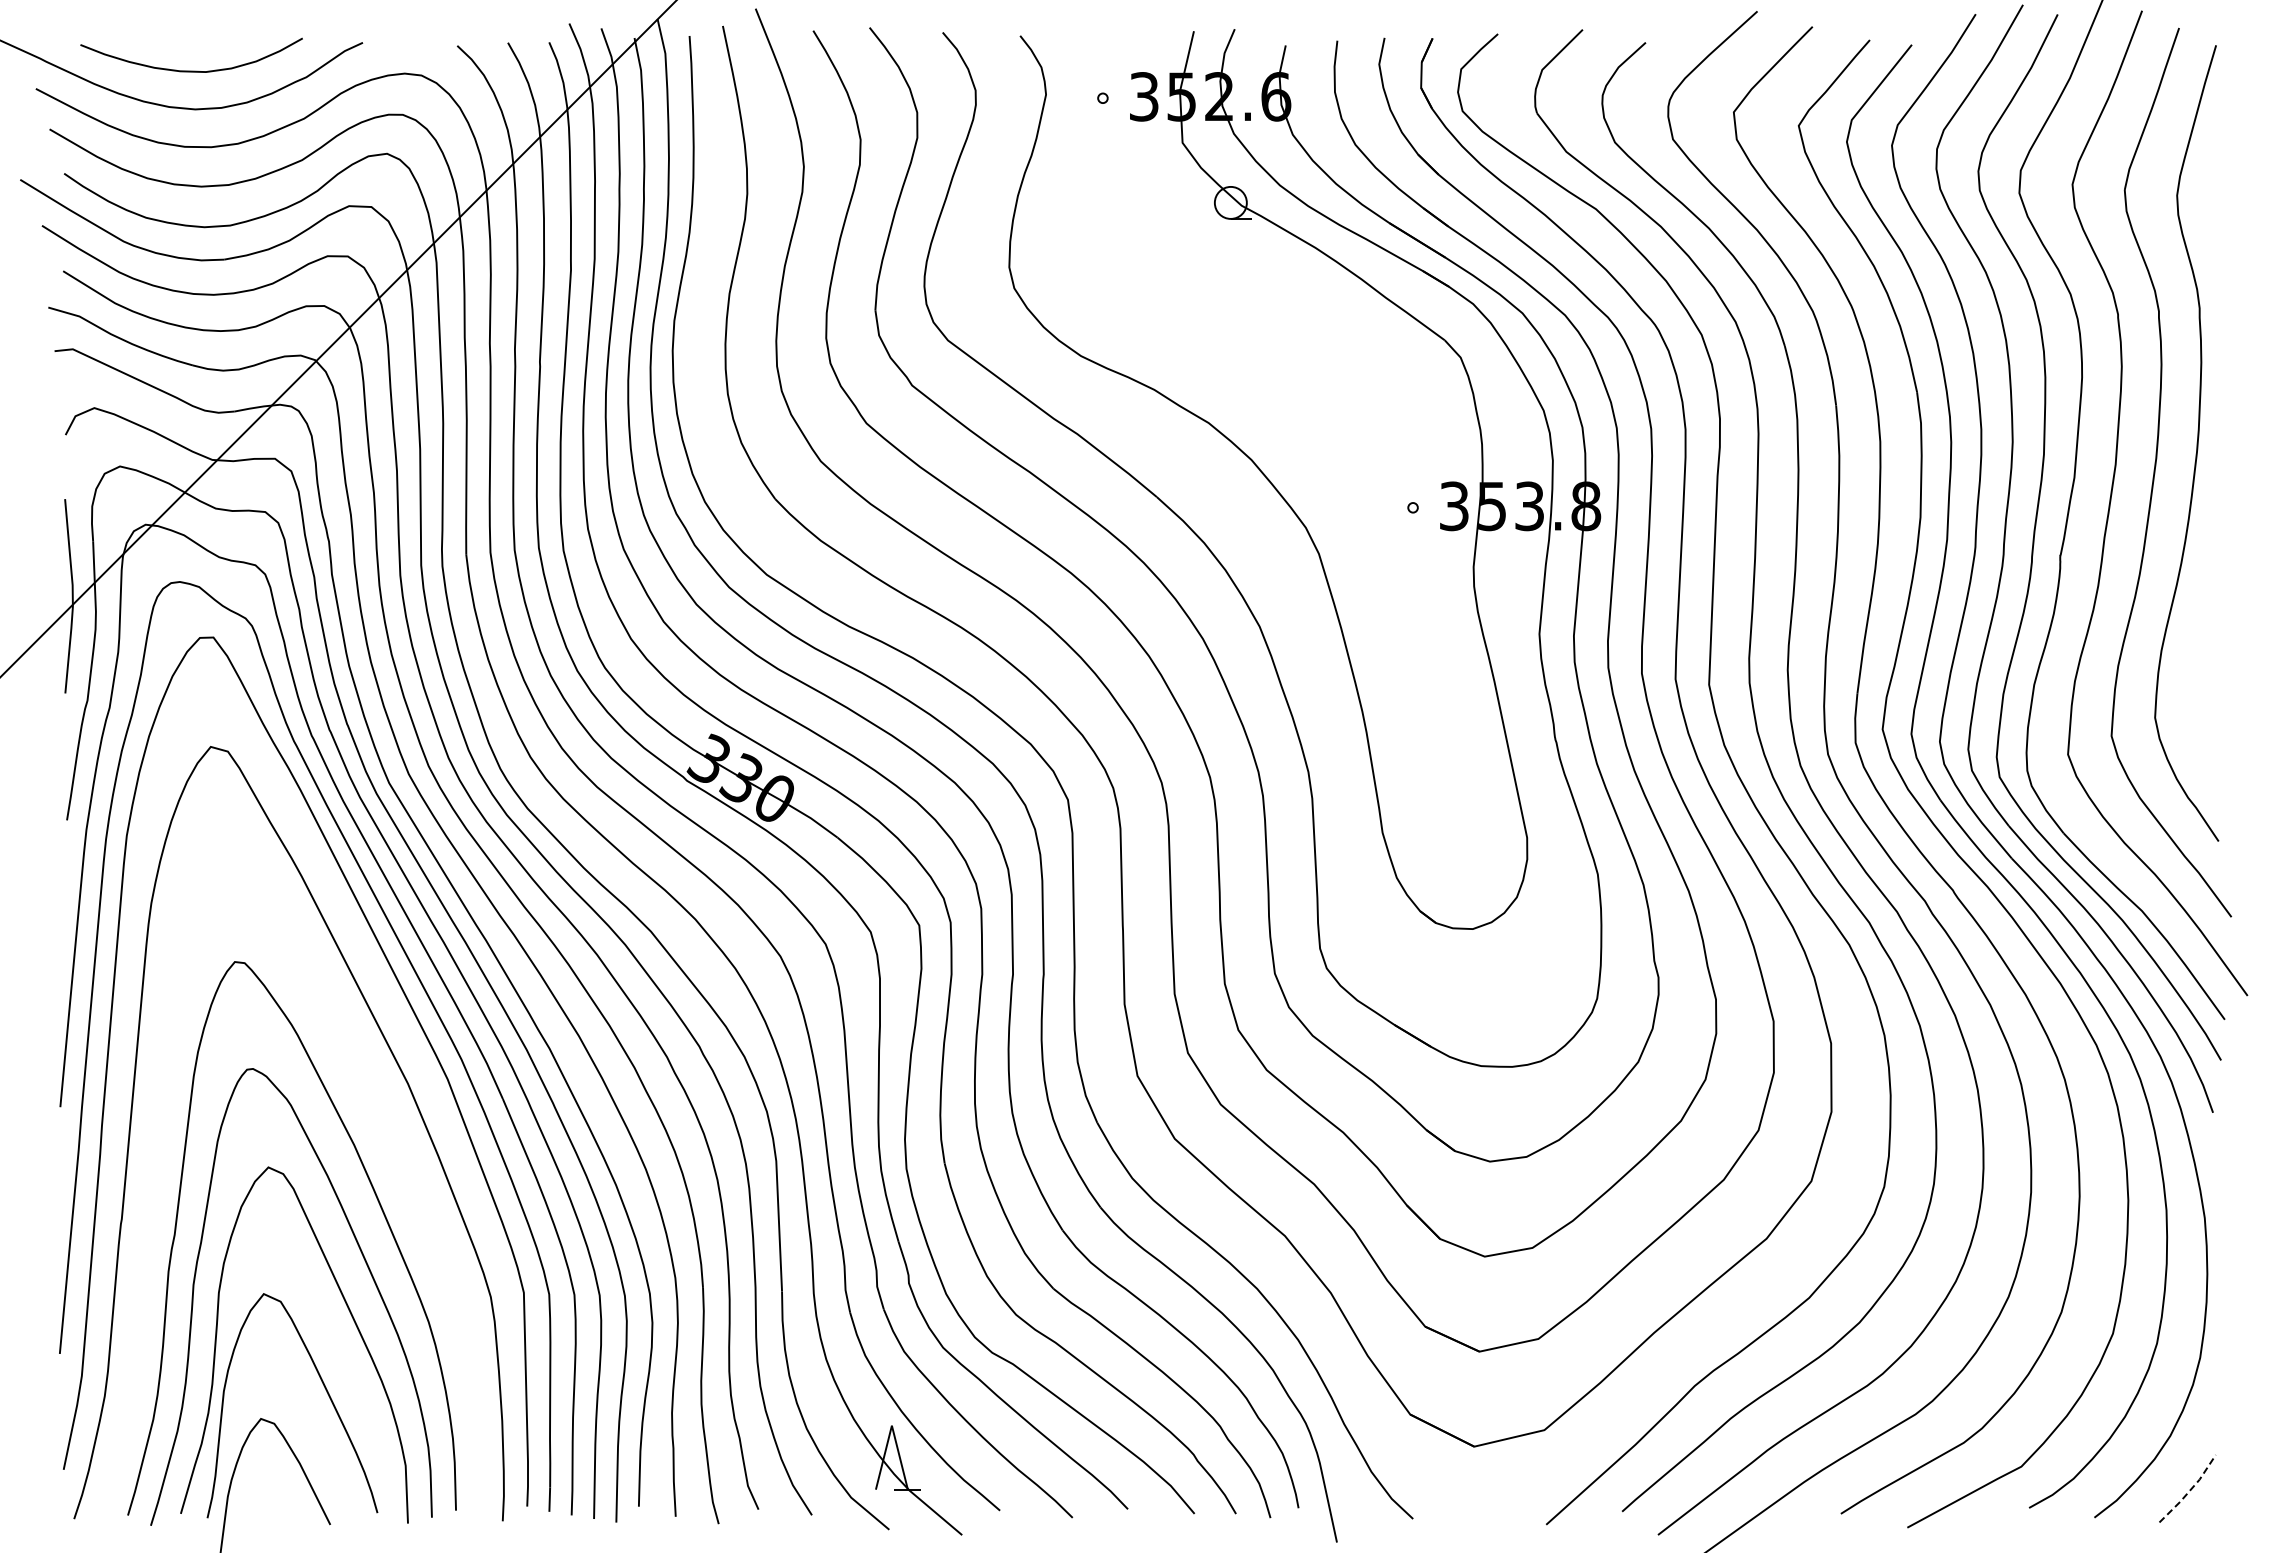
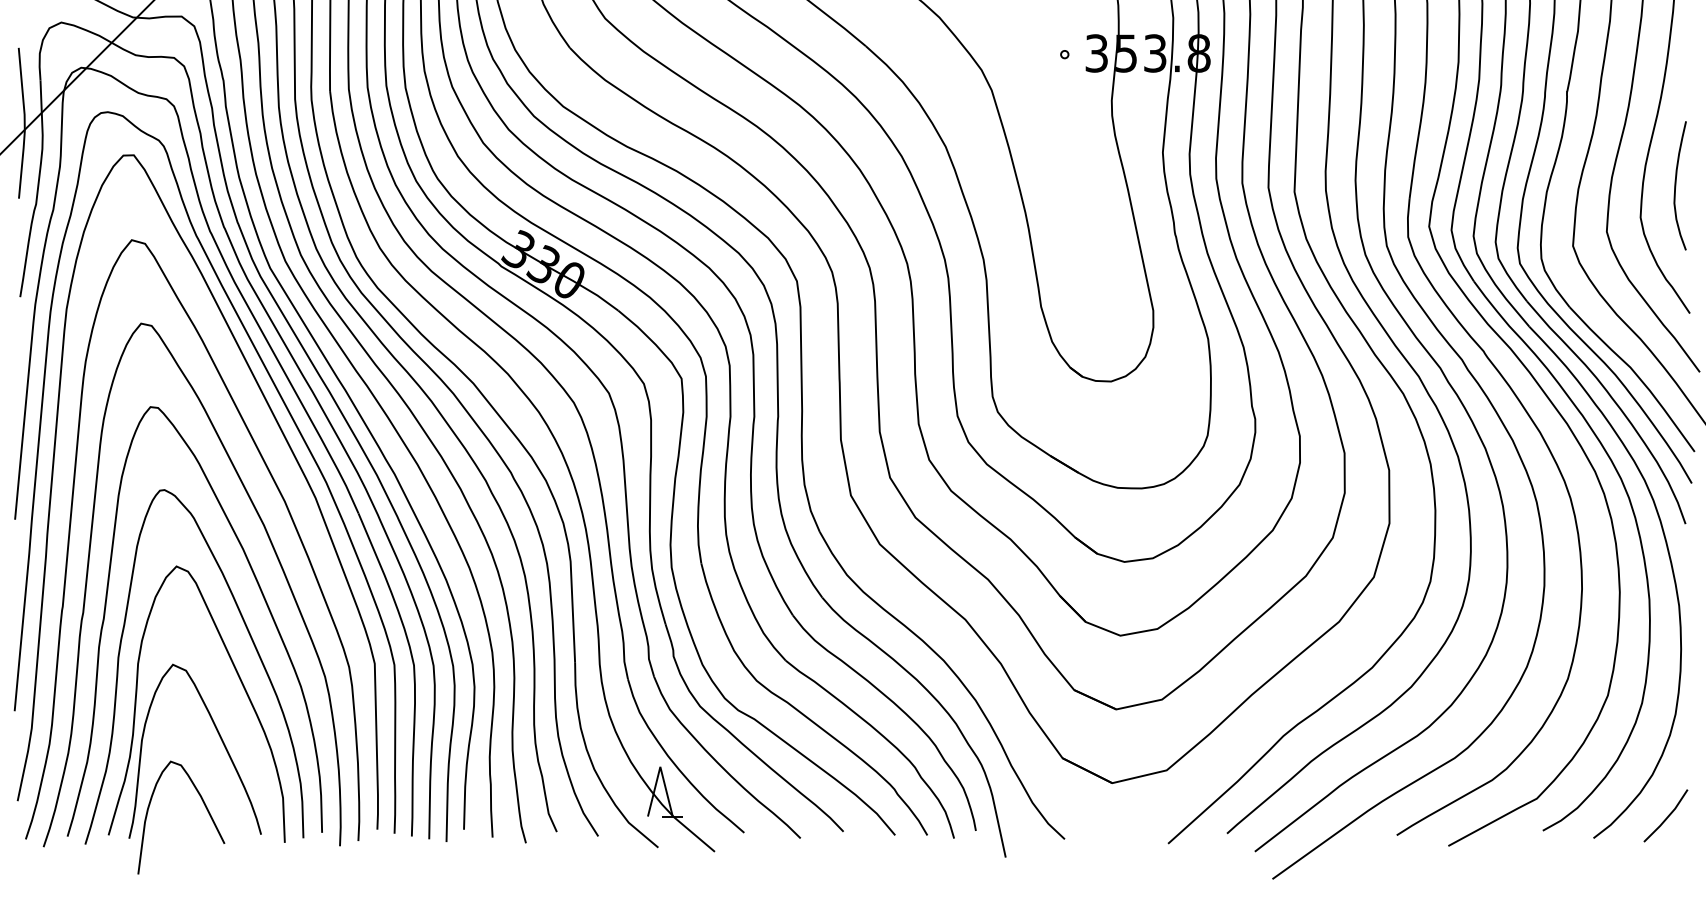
curve: (2200, 676) -> (1675, 185), added
curve: (393, 1146) -> (273, 550), added
line: (2190, 1490) -> (1668, 817), dashed -> solid

